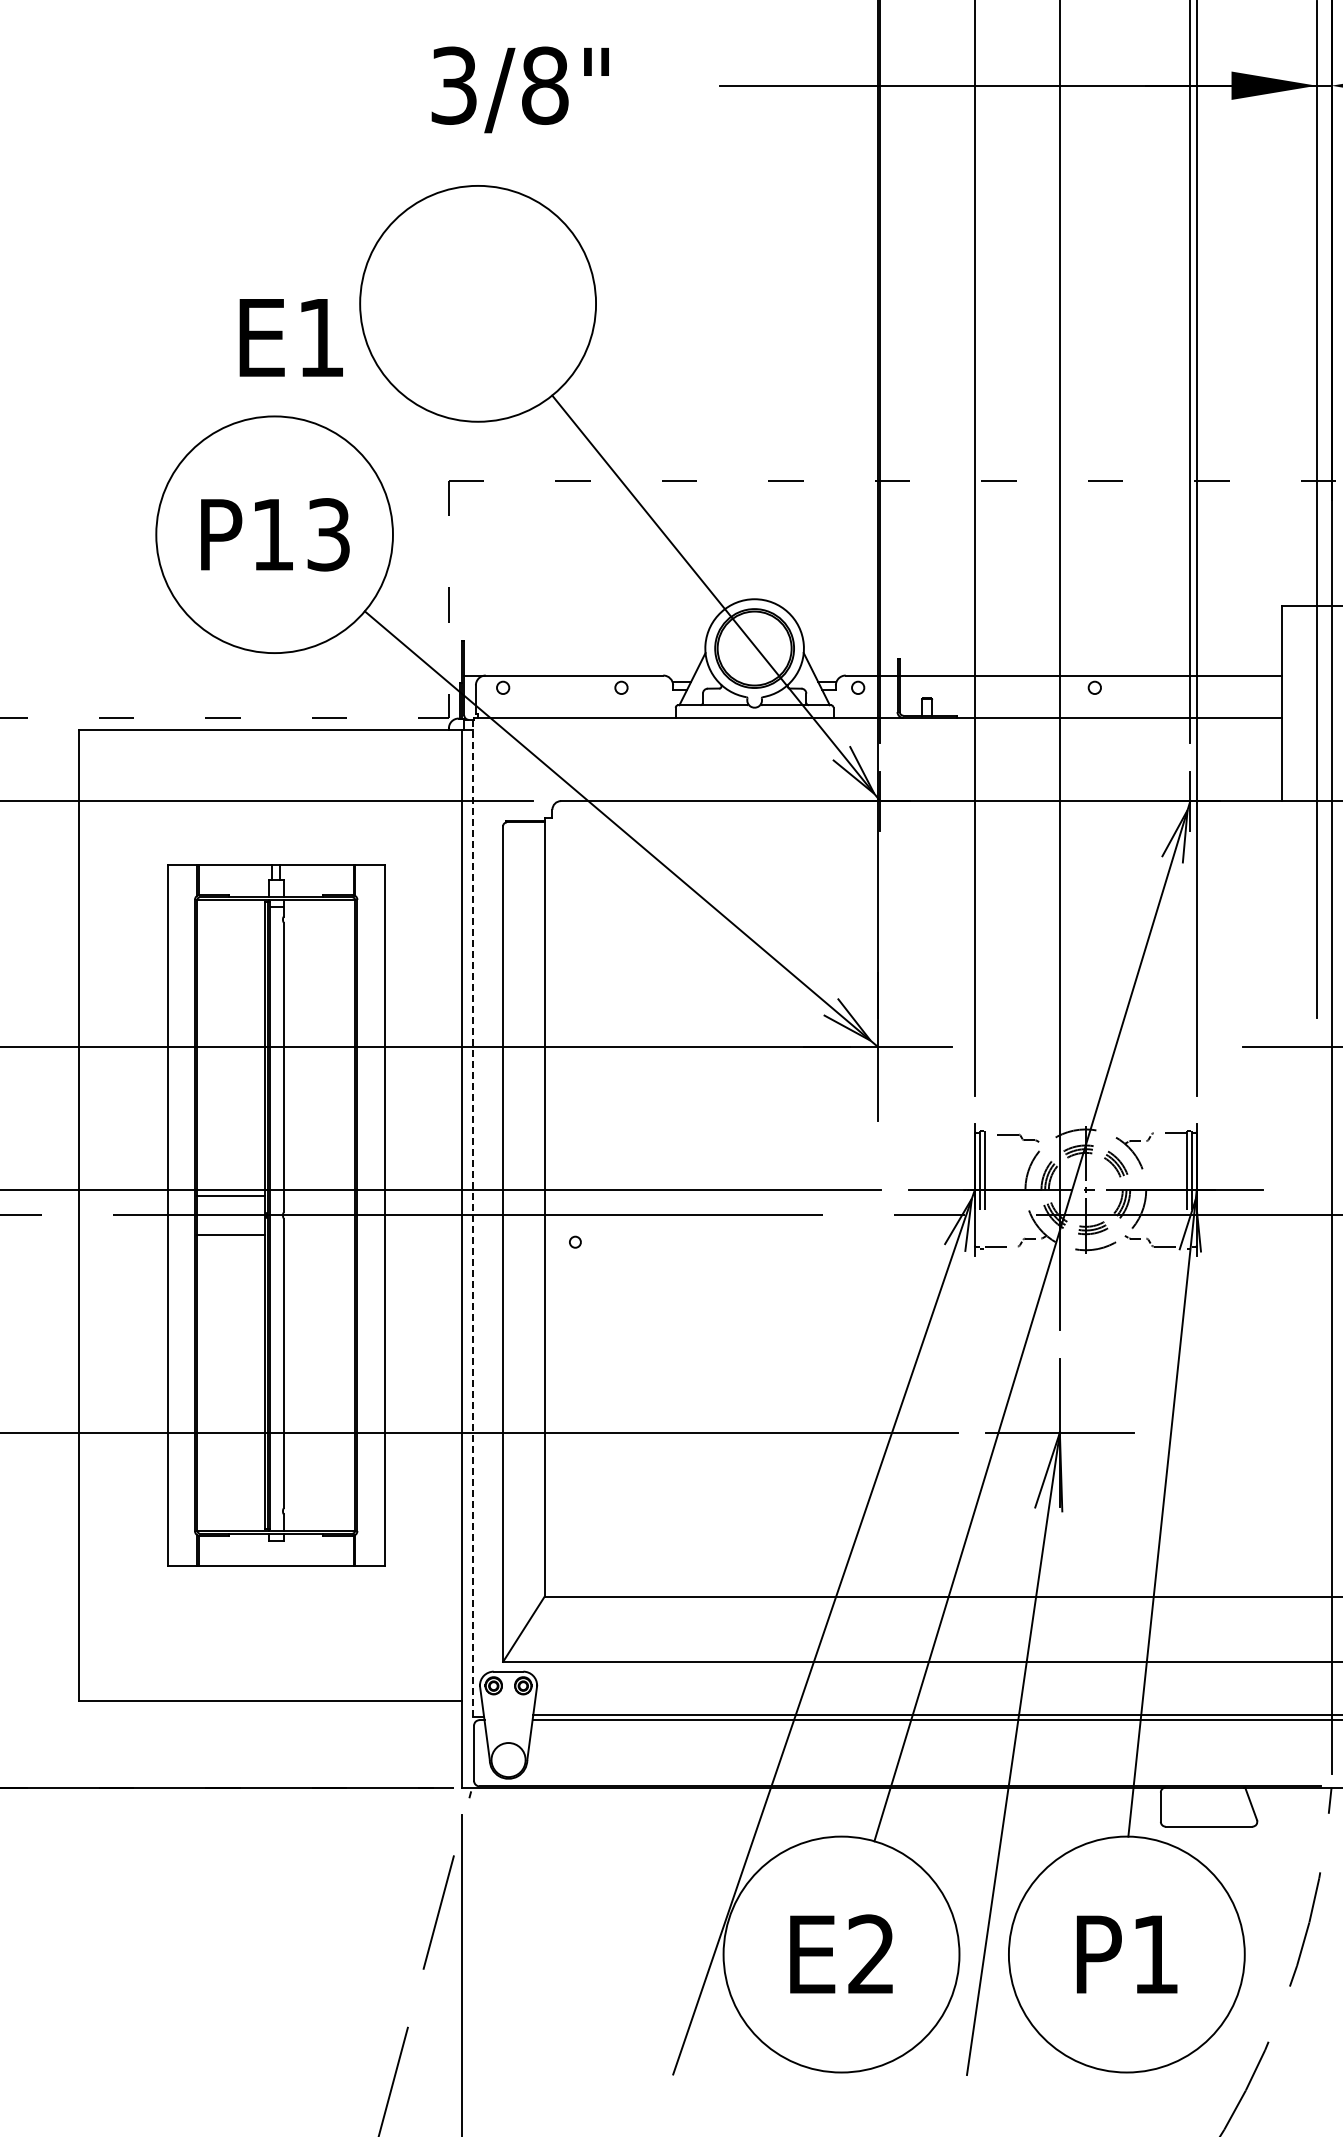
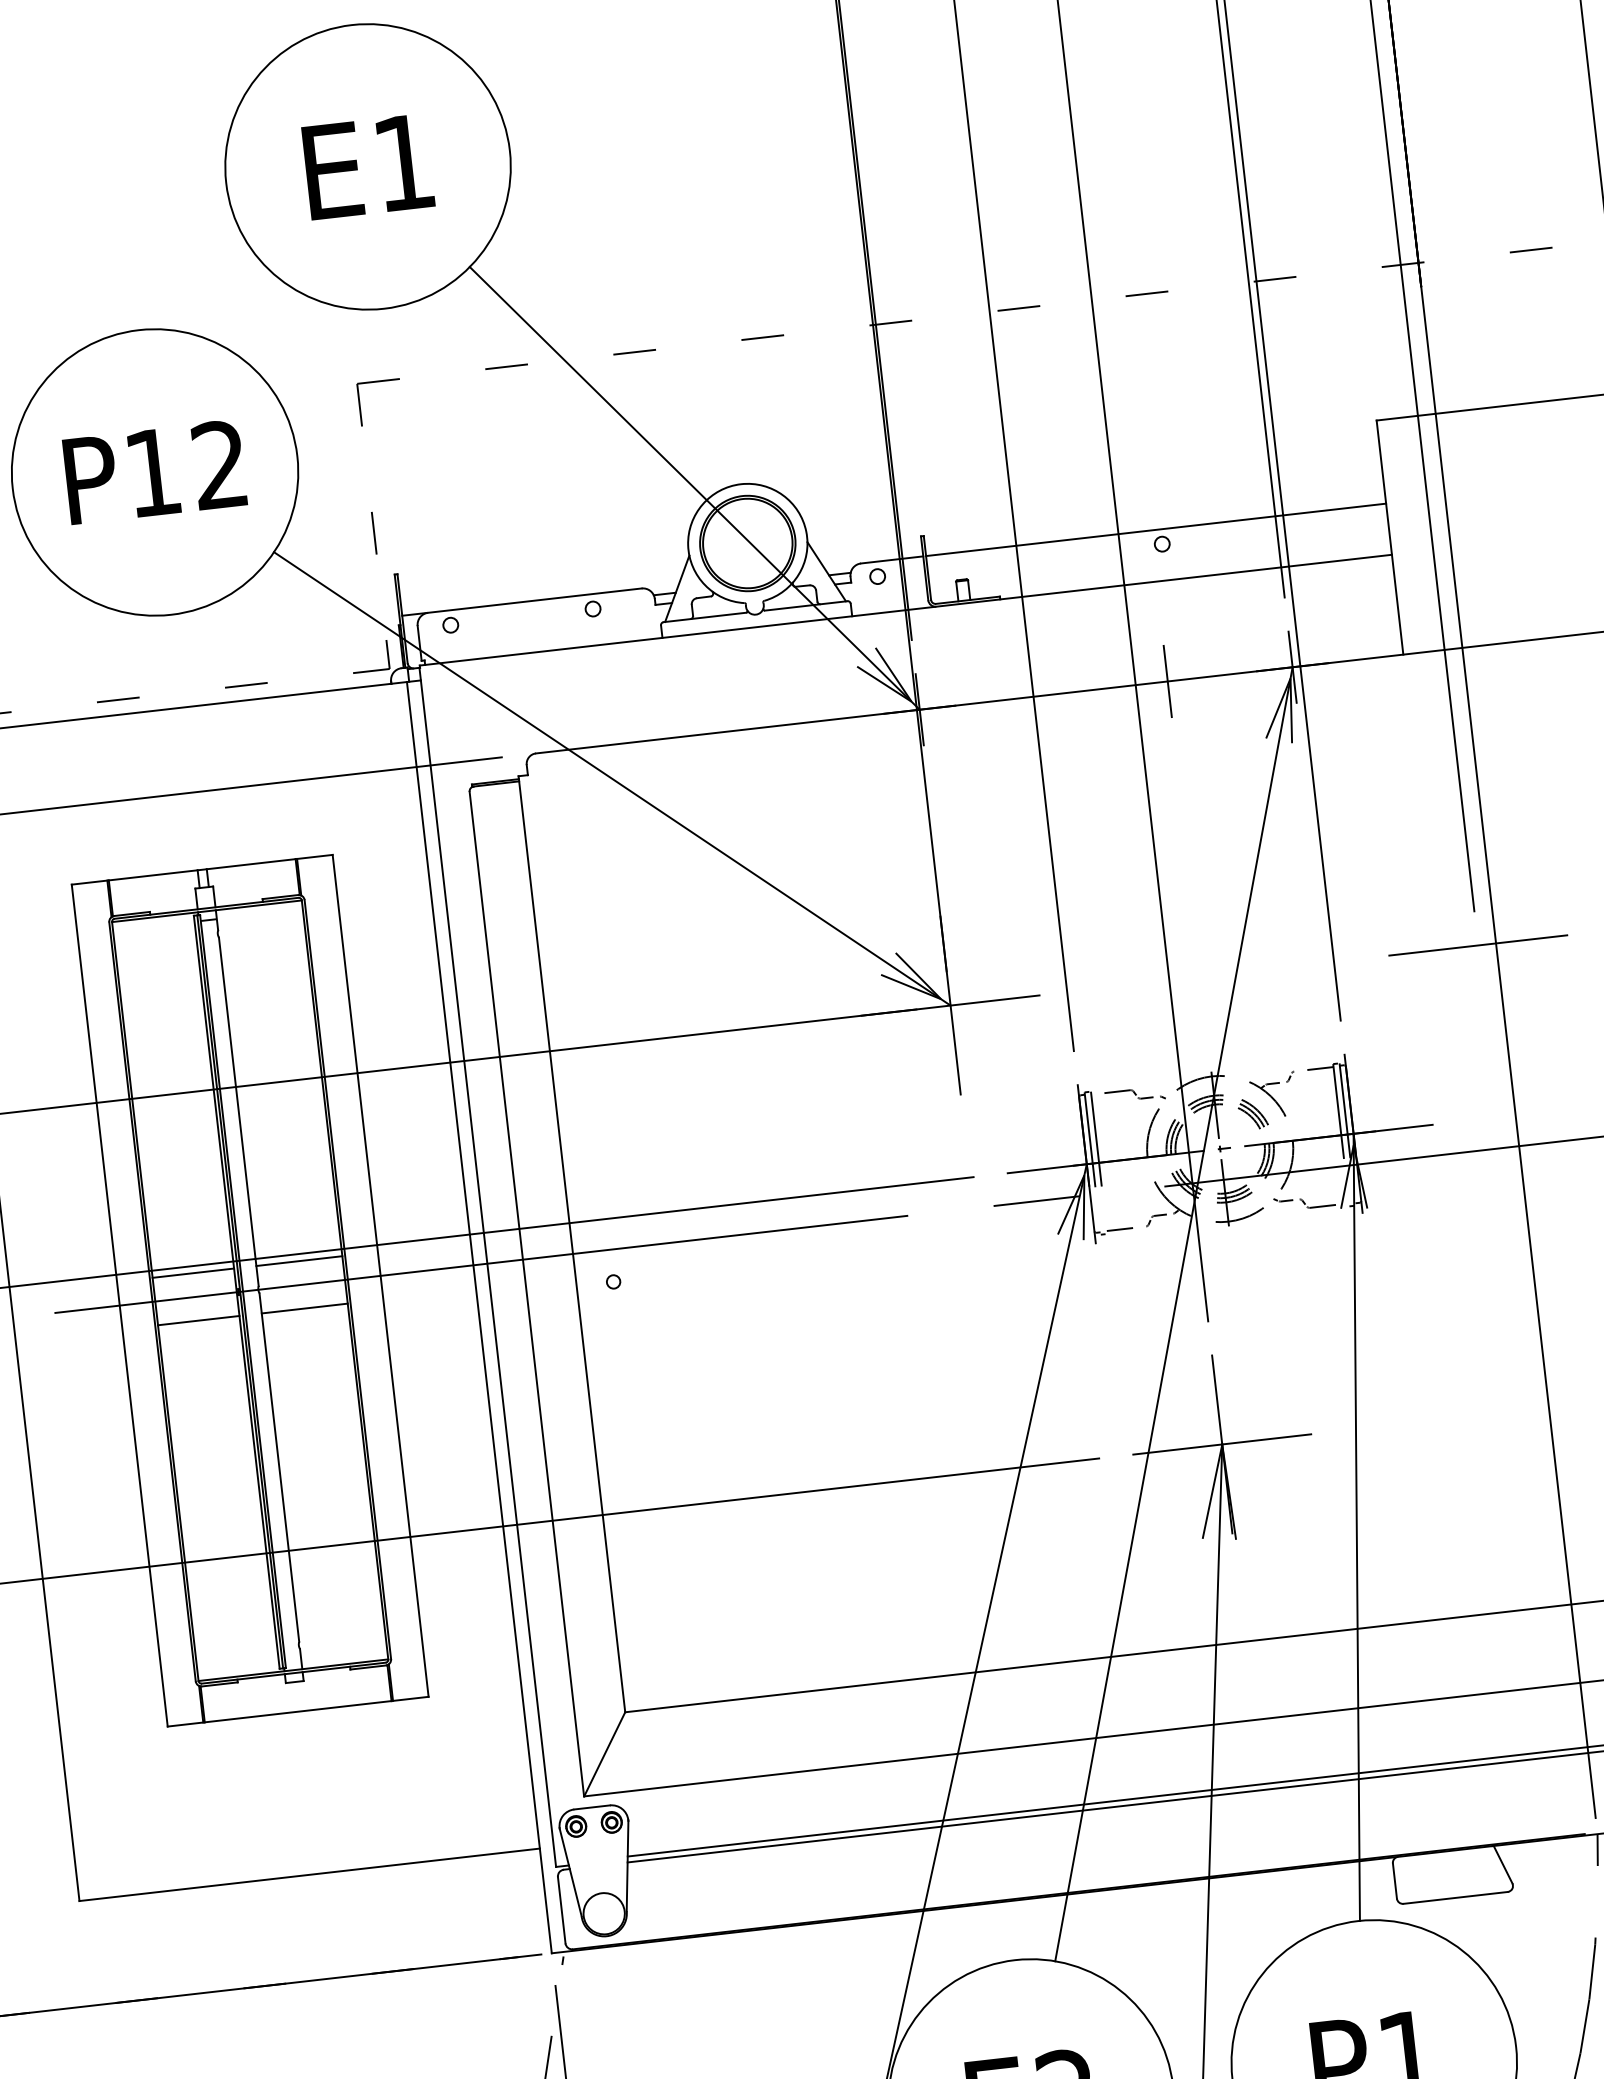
text: (290, 337) -> (367, 166), moved
text: (328, 534) -> (219, 464), P13 -> P12
line: (1086, 800) -> (1167, 680), added
part: (1021, 1137) -> (1135, 1094), size x1.43
line: (319, 1195) -> (299, 1260), added
line: (473, 1218) -> (487, 1267), dashed -> solid
line: (319, 1235) -> (304, 1308), added

